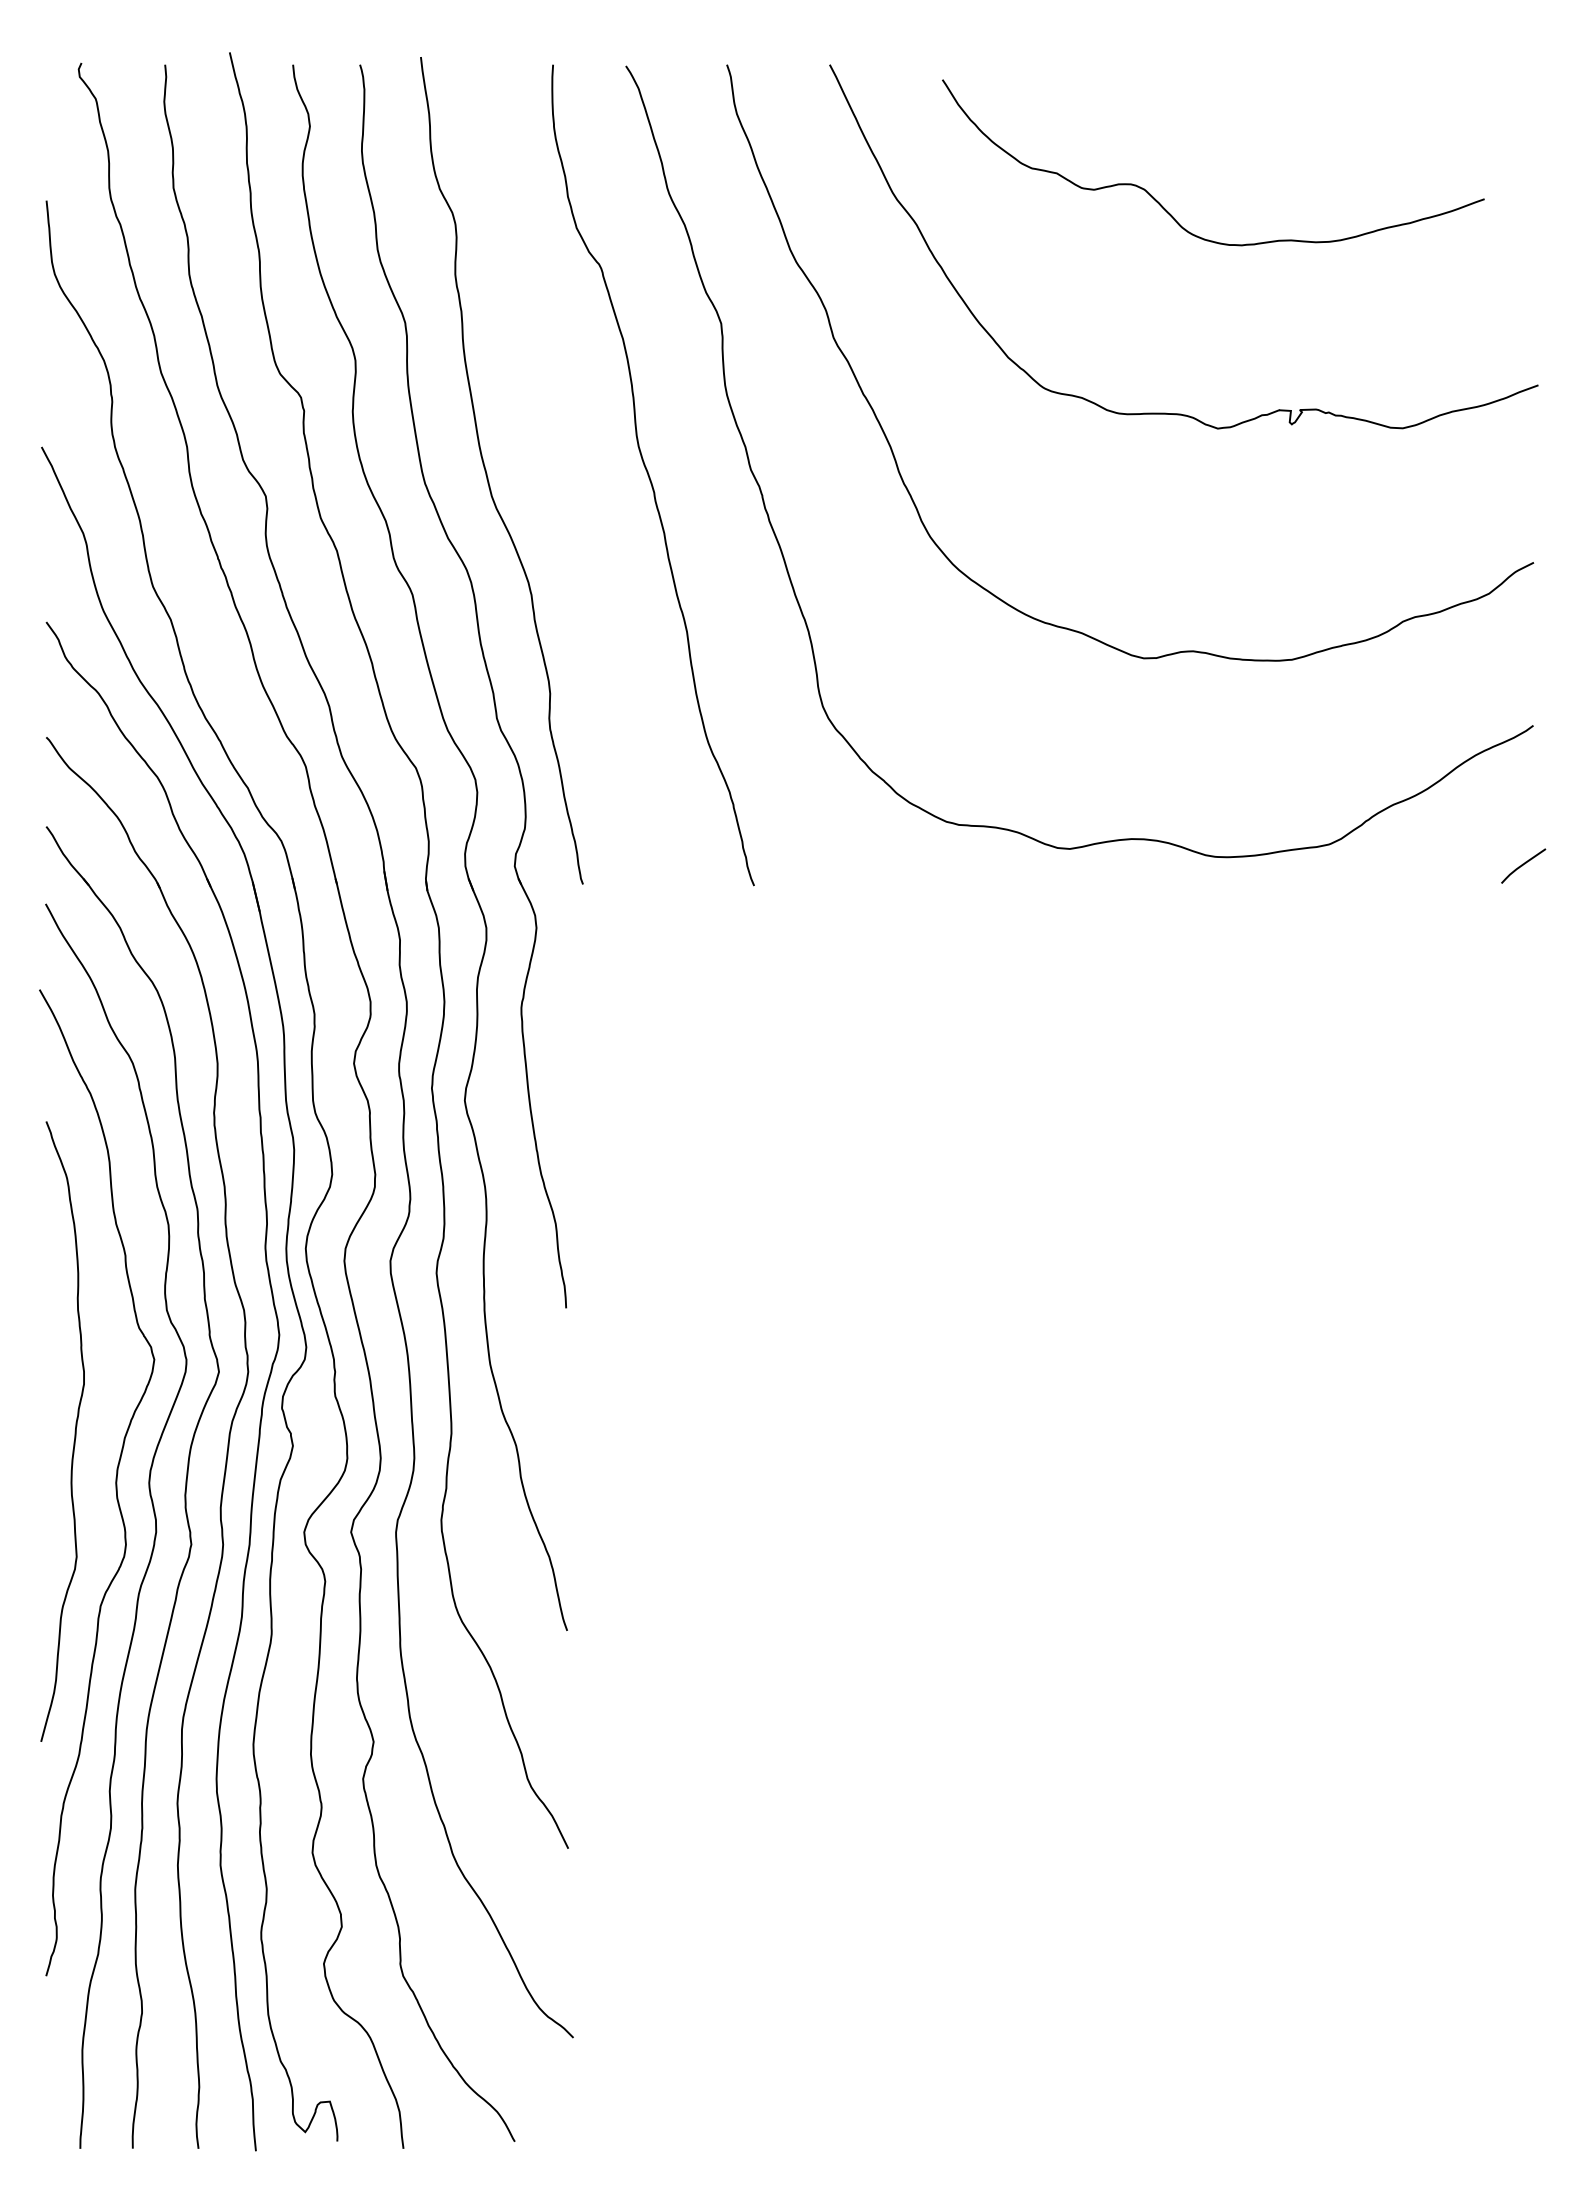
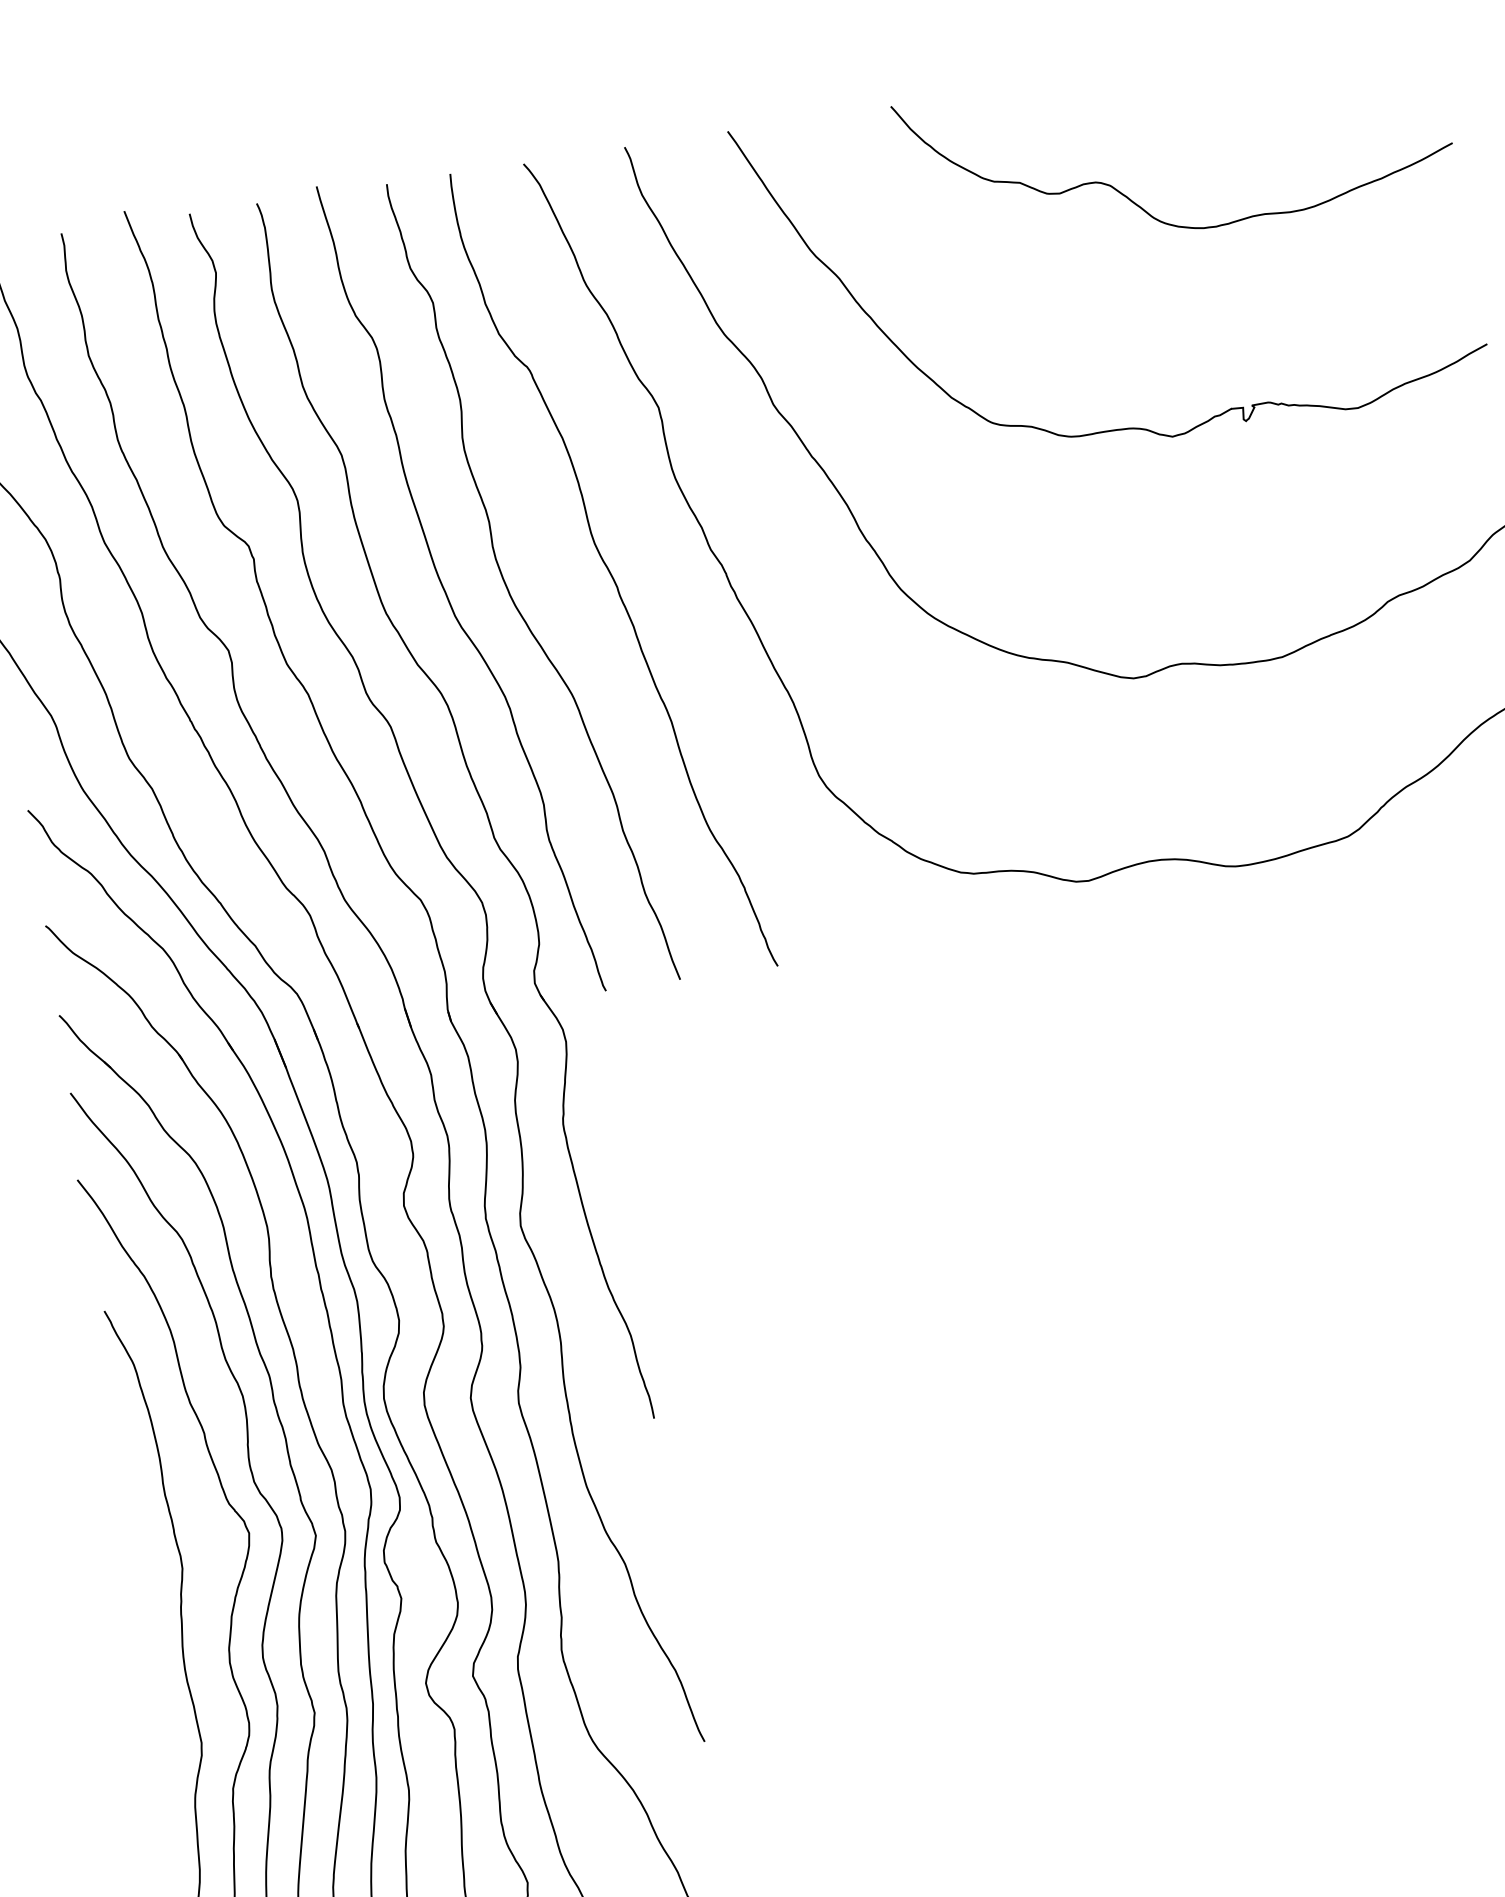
curve: (1166, 209) -> (1135, 202), moved
curve: (548, 478) -> (509, 589), added

